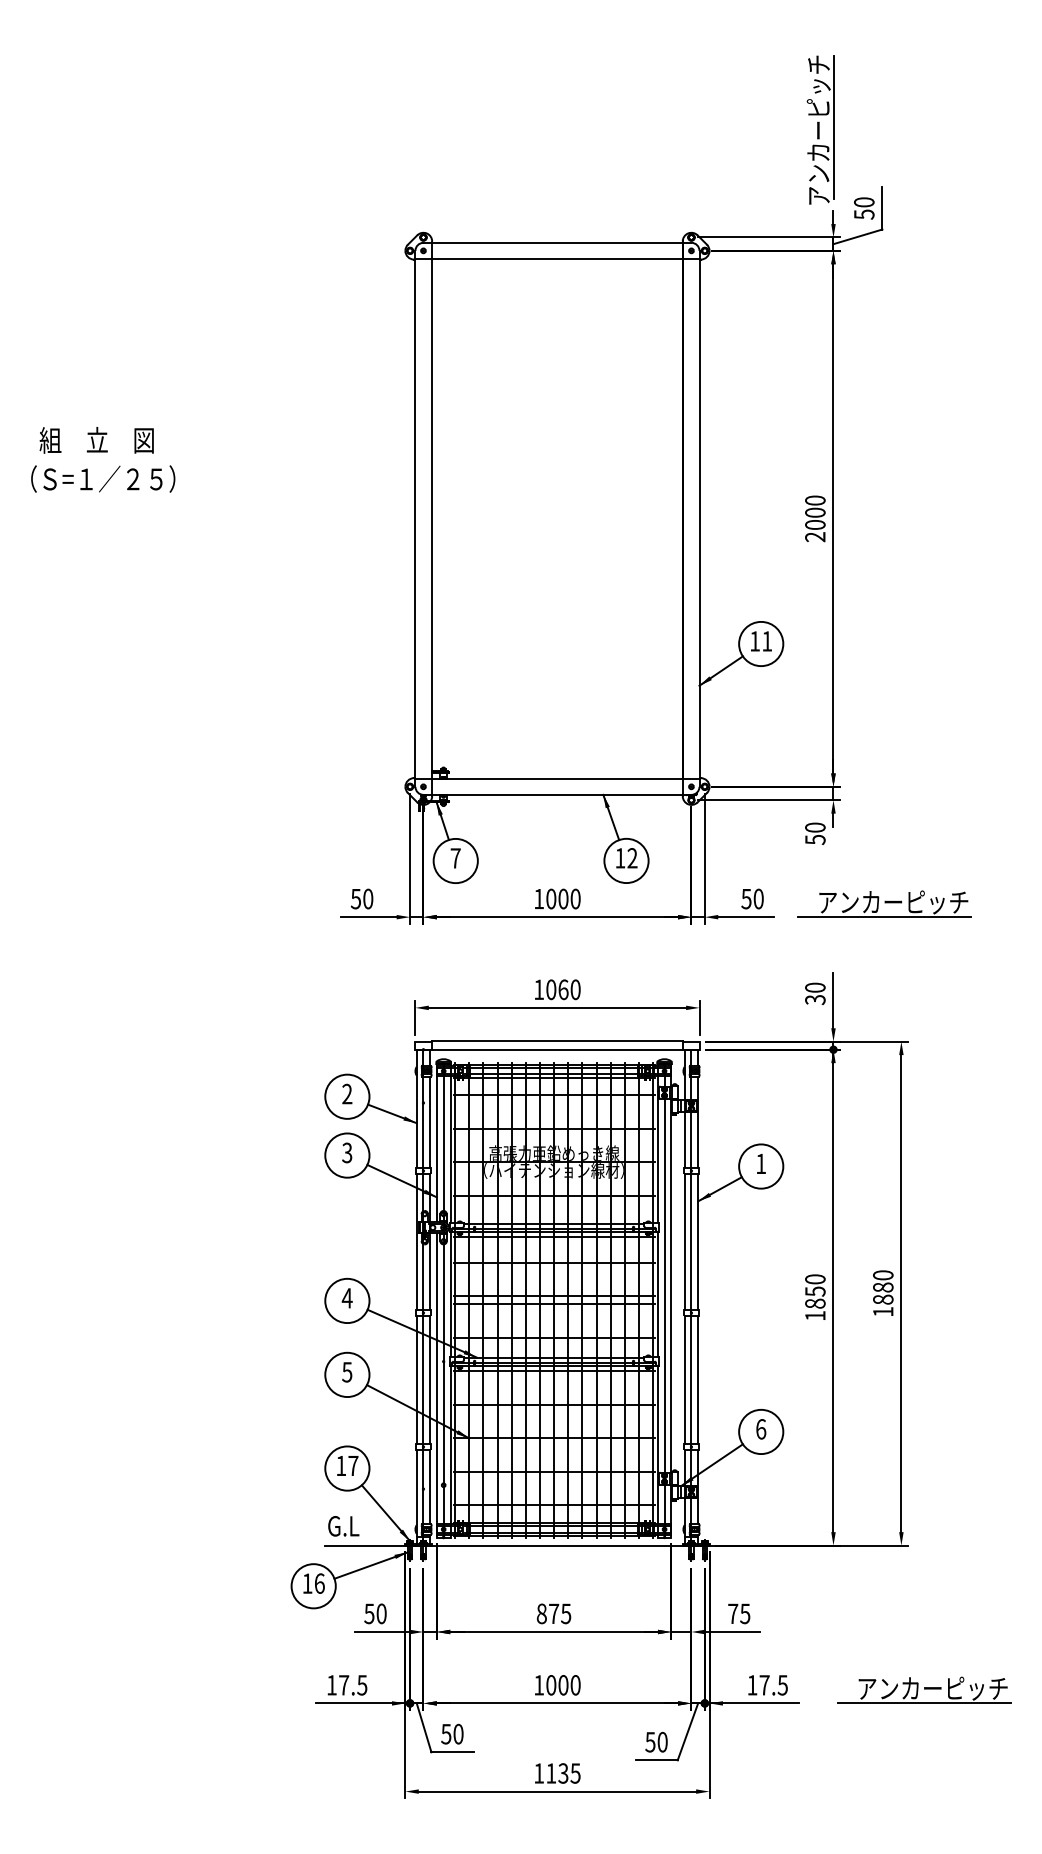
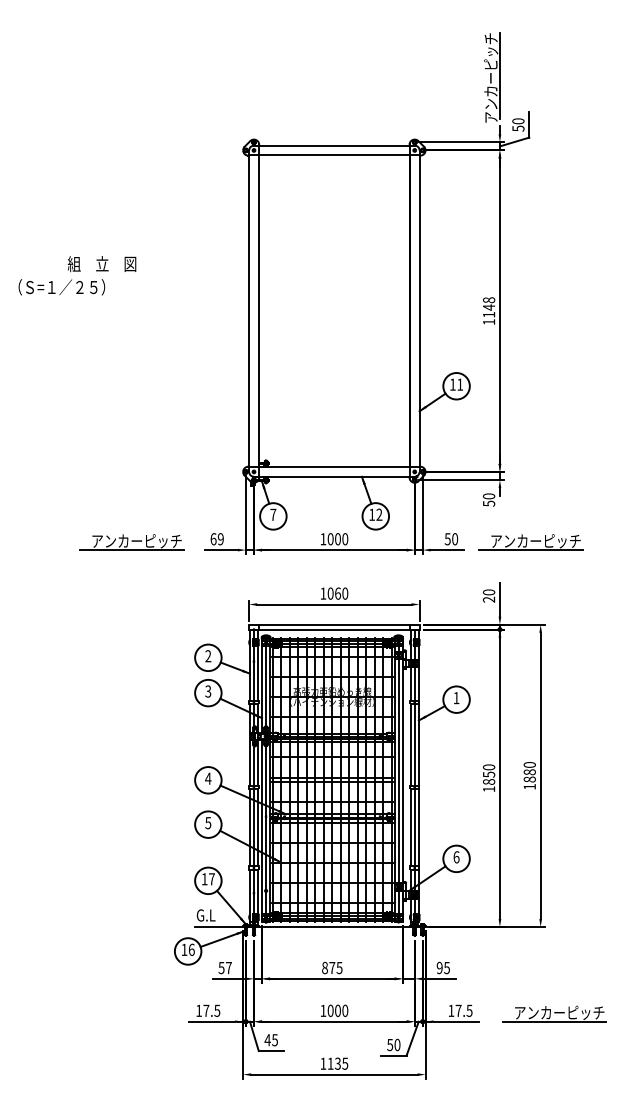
text: (95, 441) -> (101, 264), moved
text: (814, 519) -> (488, 311), 2000 -> 1148
text: (360, 899) -> (216, 539), 50 -> 69
part: (219, 904) -> (131, 542), added
text: (816, 999) -> (489, 599), 30 -> 20
text: (380, 1613) -> (228, 967), 50 -> 57
text: (732, 1613) -> (439, 967), 75 -> 95
text: (450, 1734) -> (270, 1040), 50 -> 45

